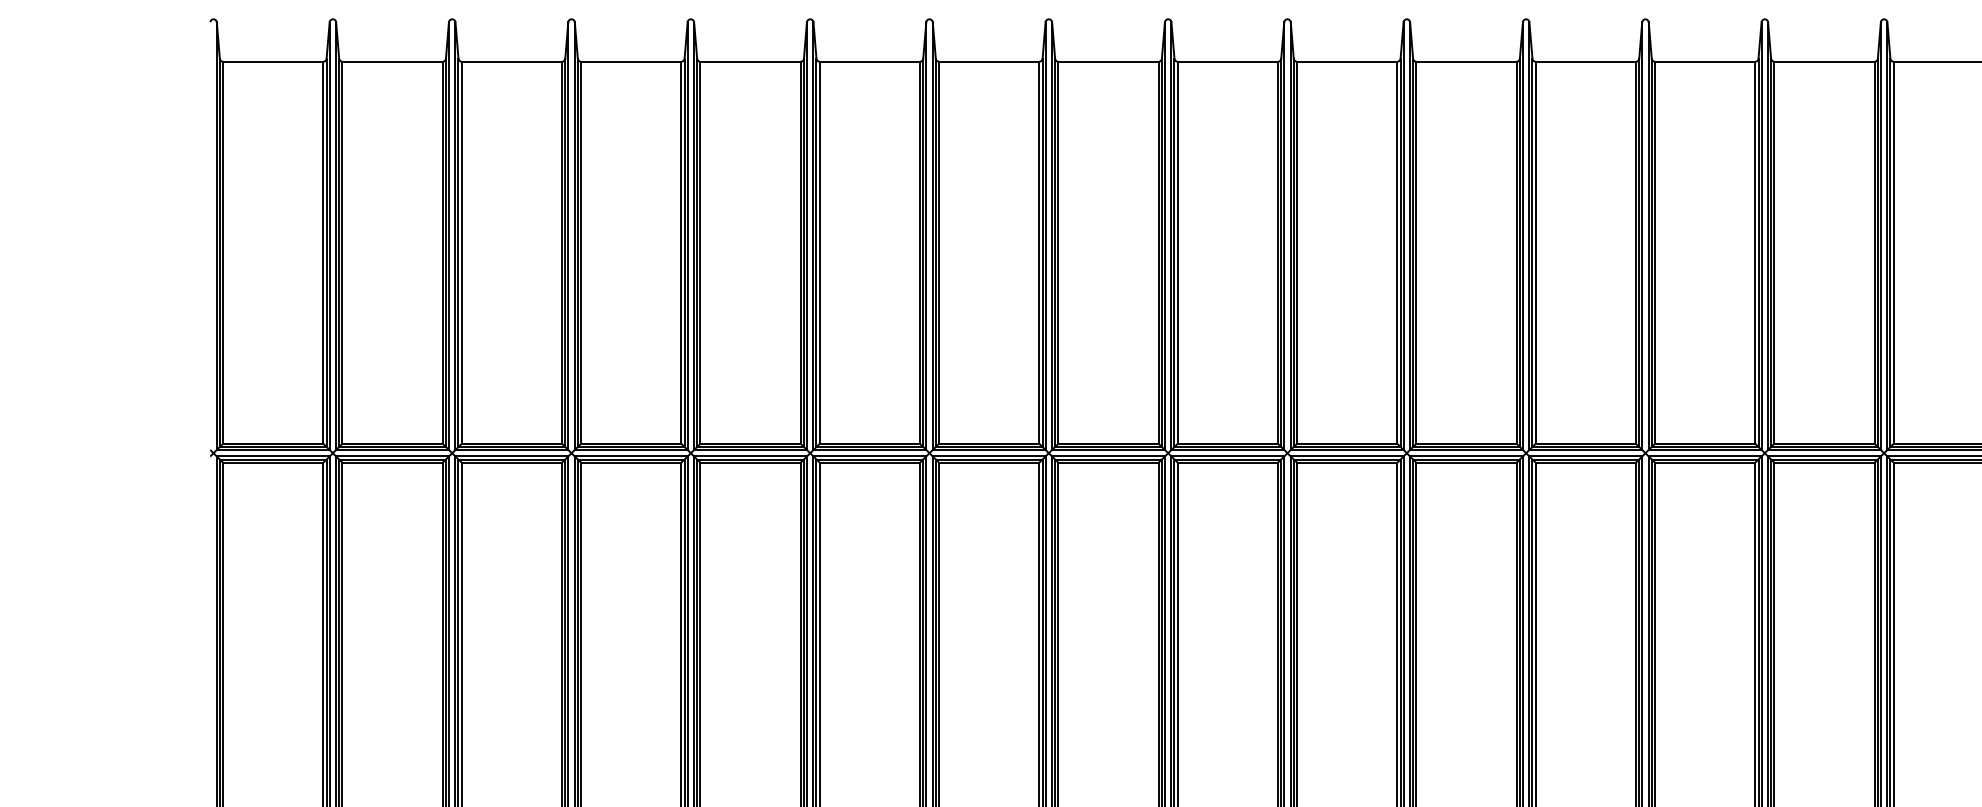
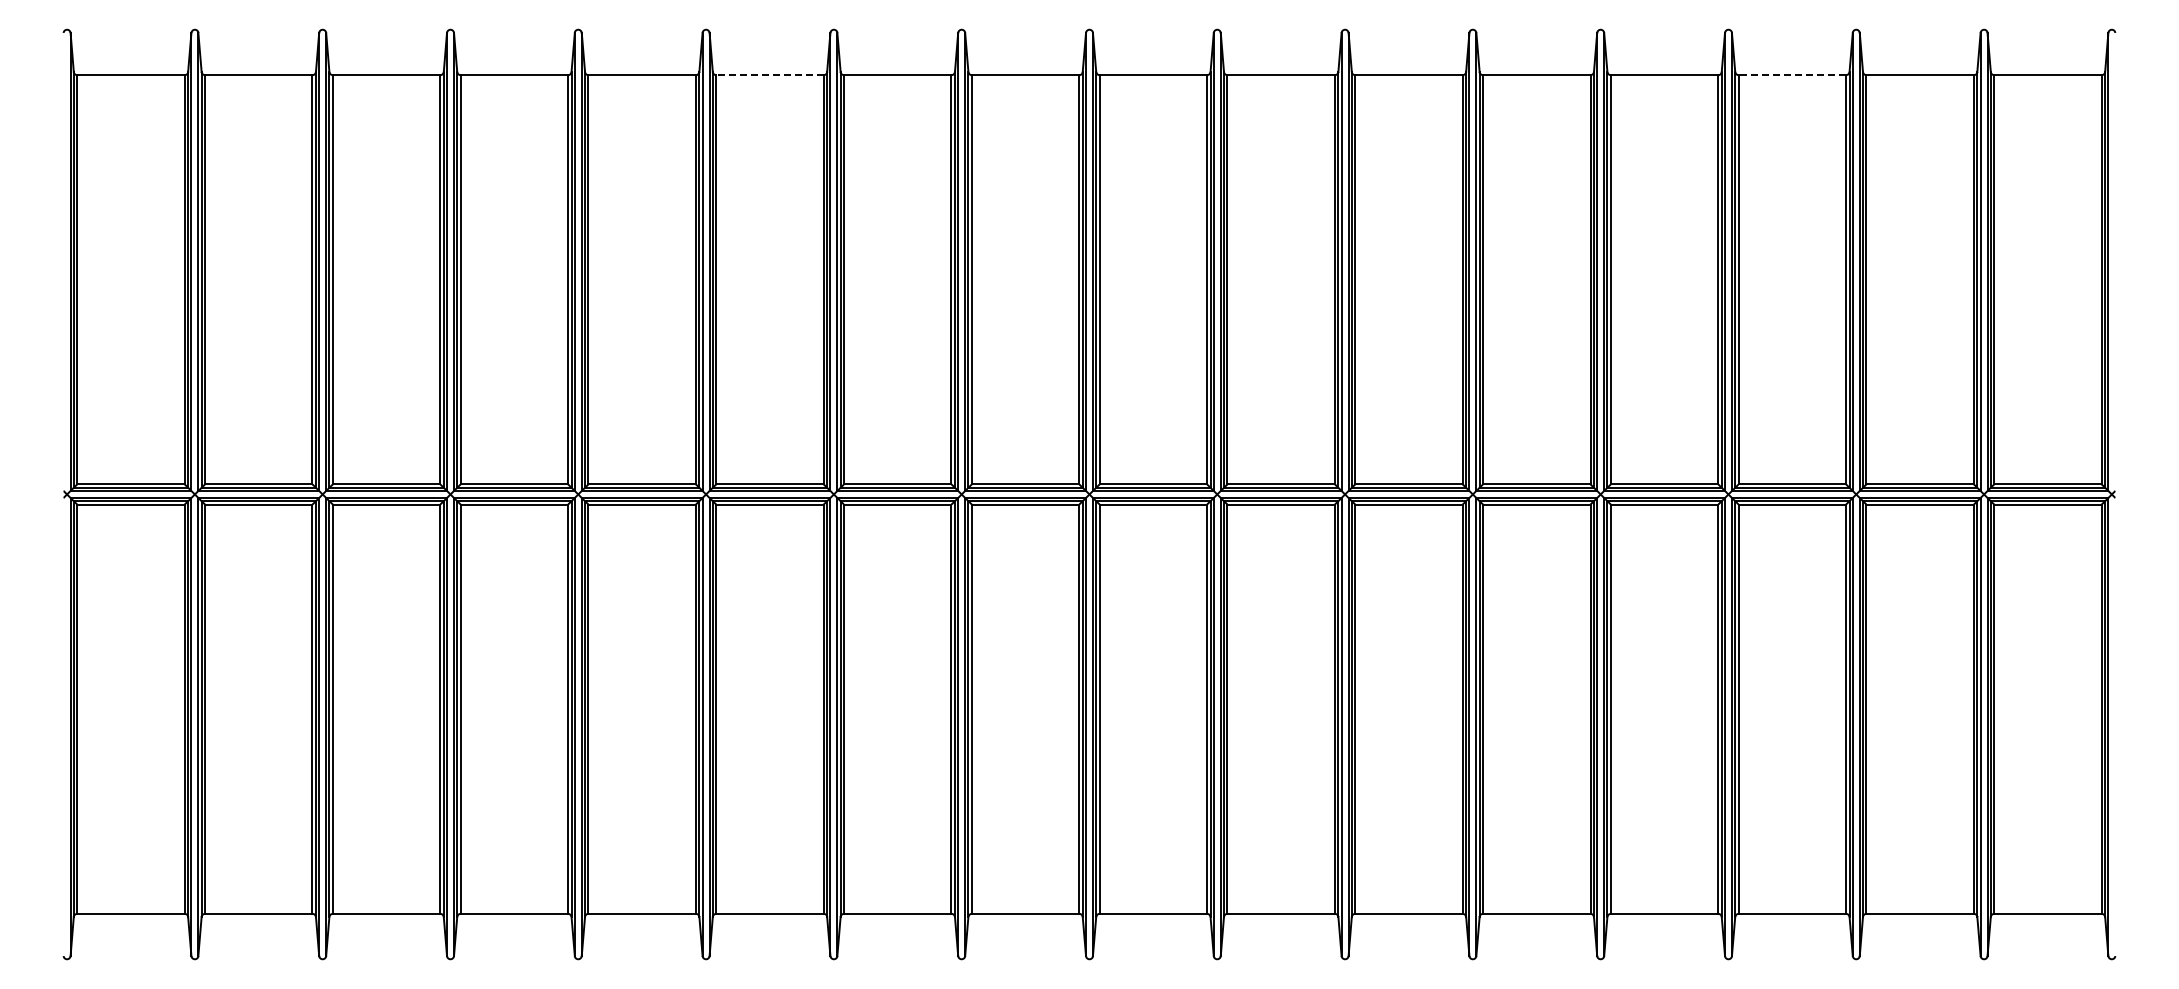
line: (870, 62) -> (770, 75), solid -> dashed
line: (1824, 62) -> (1792, 75), solid -> dashed

